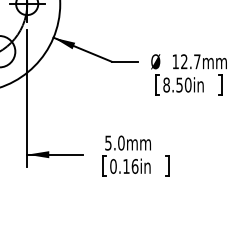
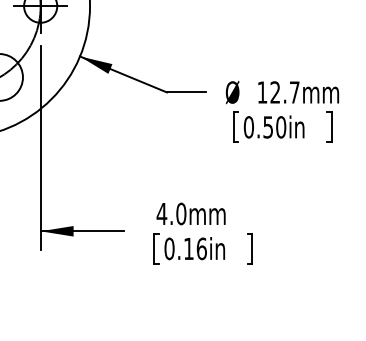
text: (166, 85) -> (248, 127), 8.50in -> 0.50in
text: (107, 142) -> (160, 213), 5.0mm -> 4.0mm

